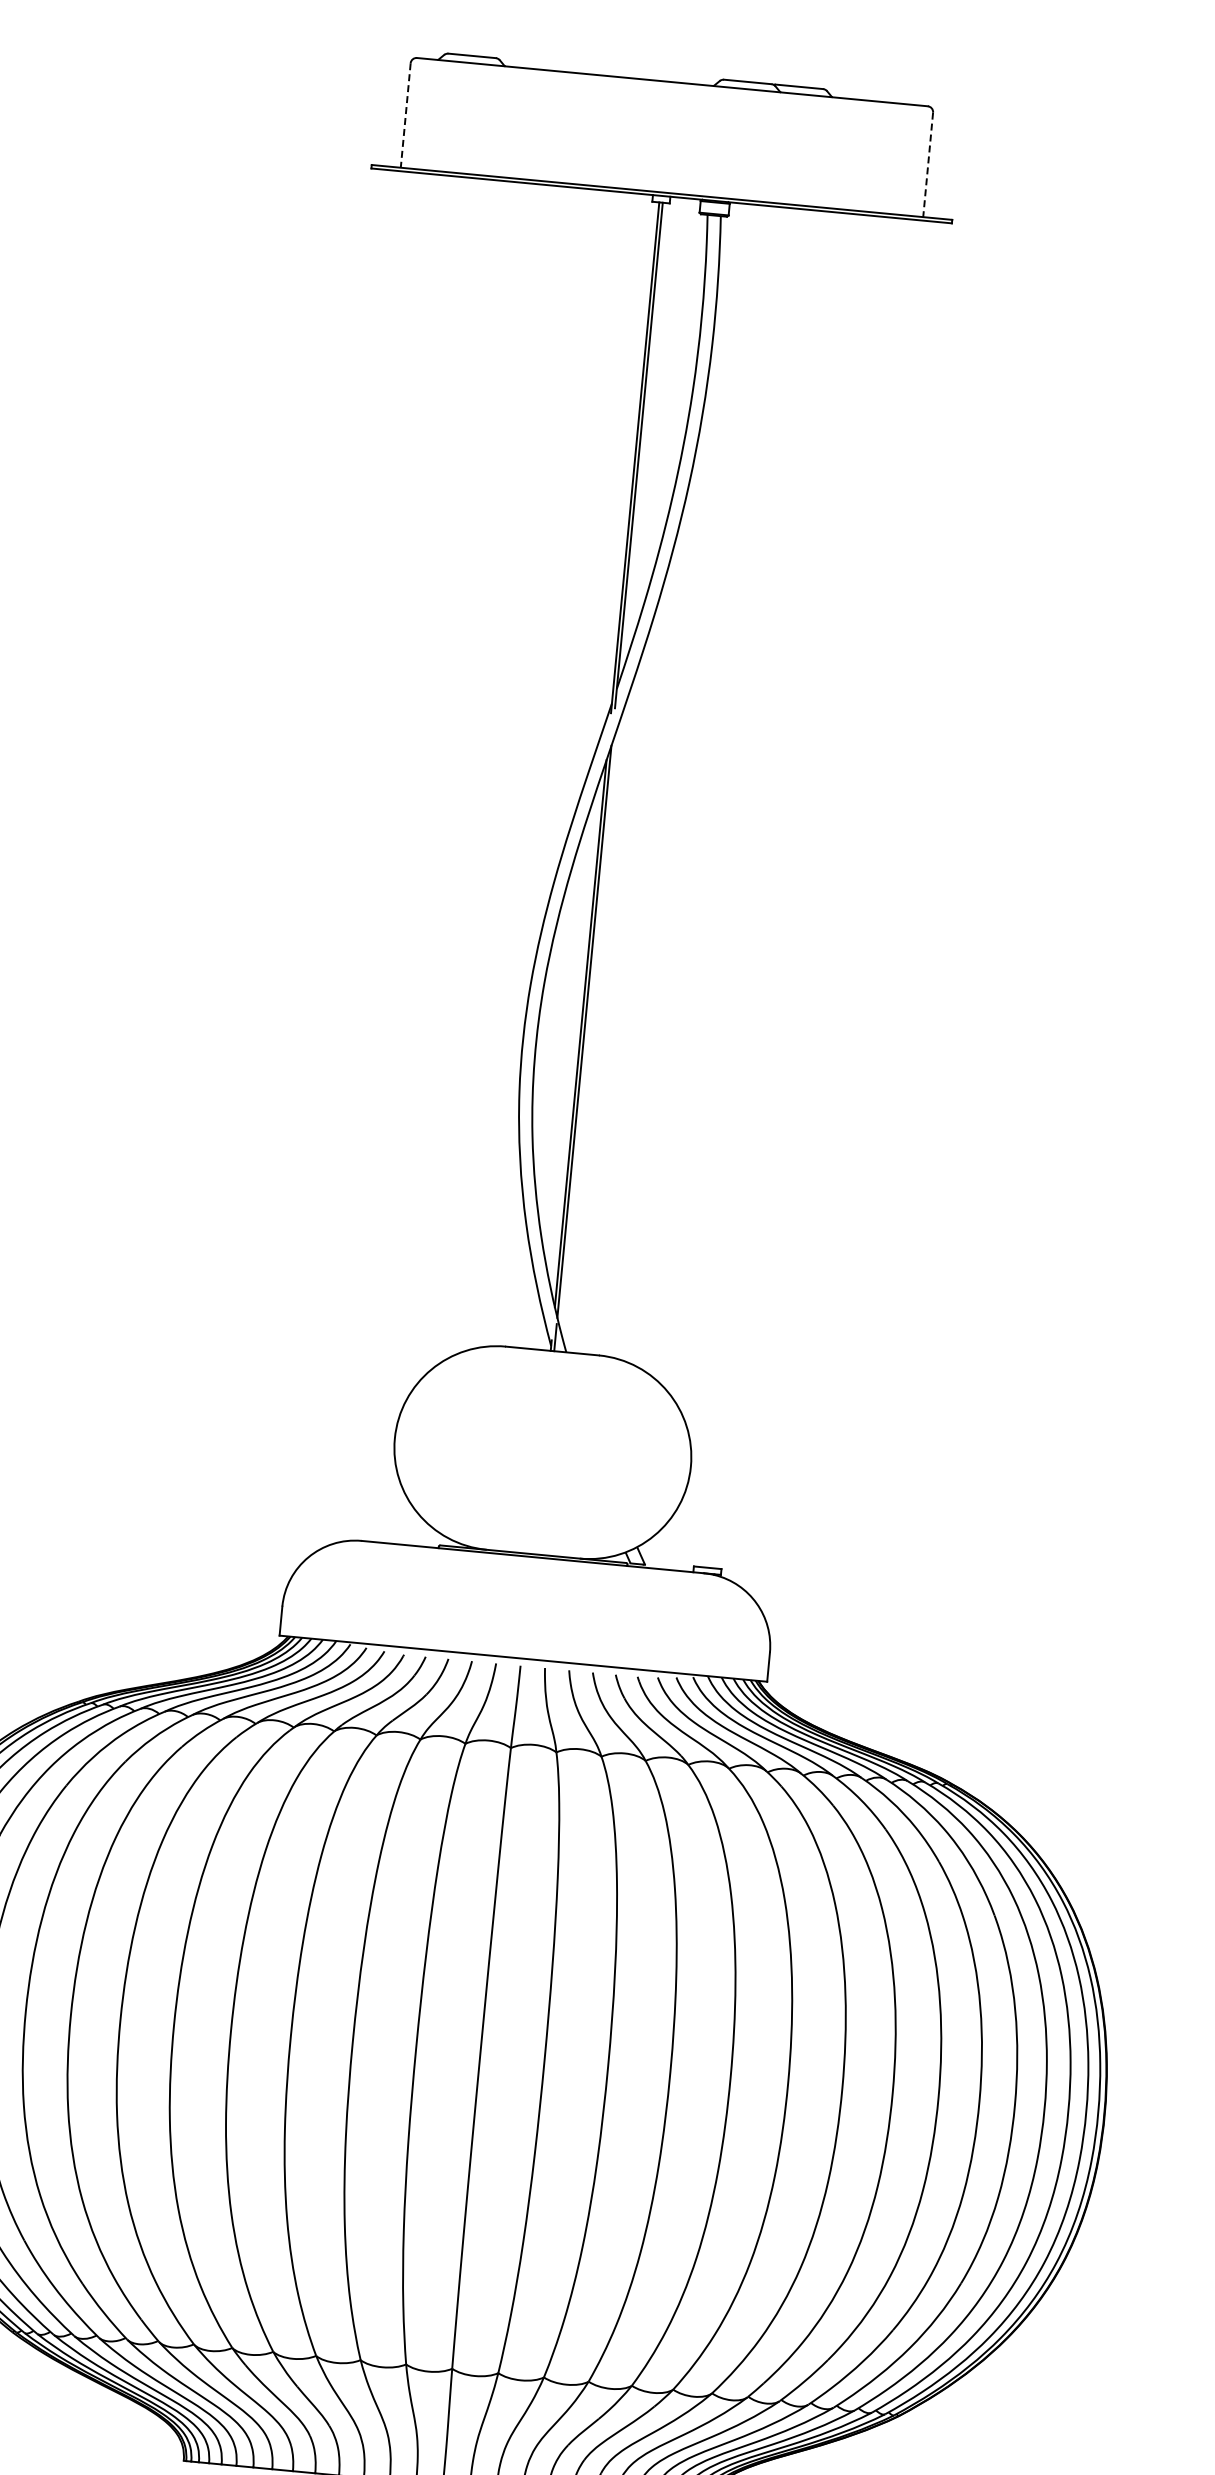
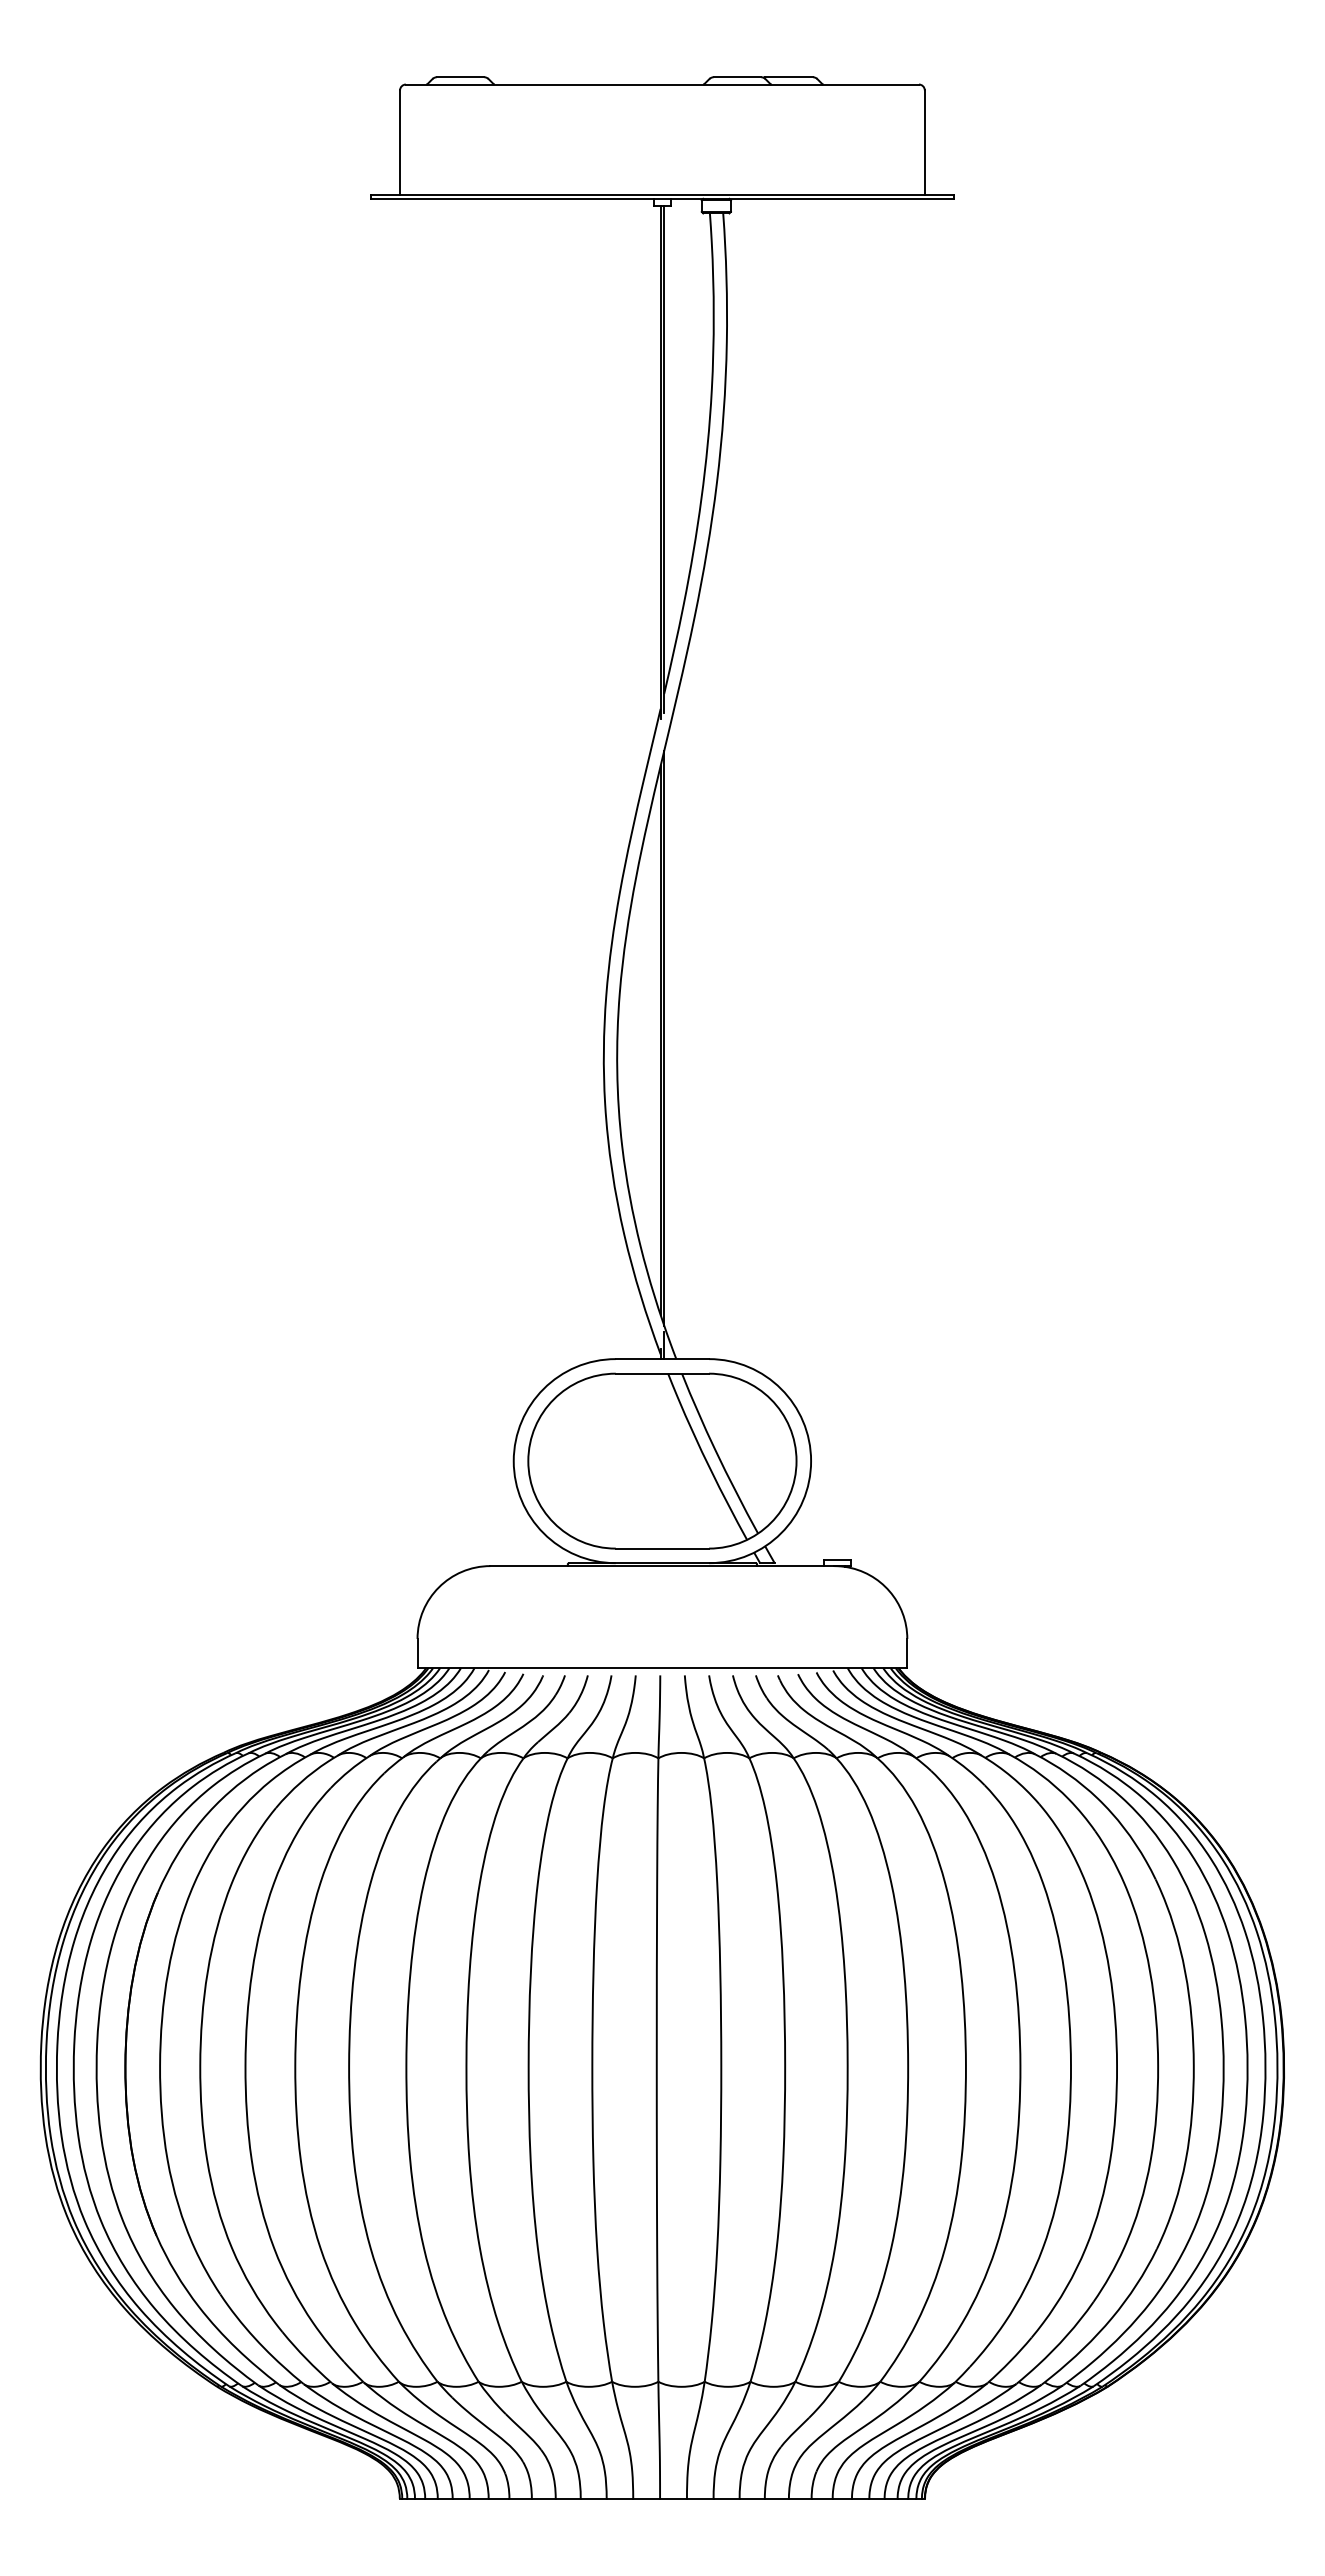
line: (406, 116) -> (400, 143), dashed -> solid
line: (927, 165) -> (924, 143), dashed -> solid
part: (543, 1451) -> (662, 1460), added

